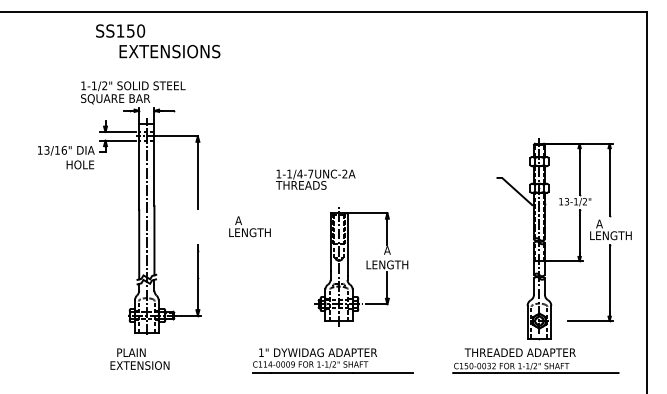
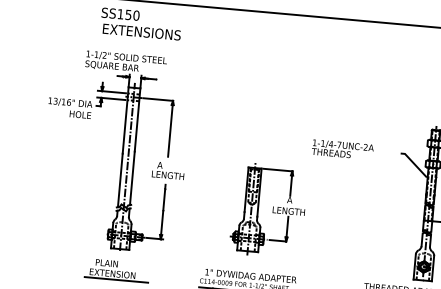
text: (169, 51) -> (141, 32), moved
text: (315, 179) -> (342, 149), moved
text: (249, 226) -> (168, 170), moved
part: (361, 266) -> (268, 210), moved
line: (145, 373) -> (116, 280), added

